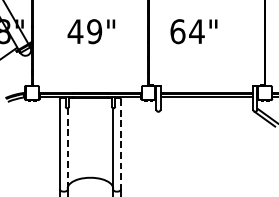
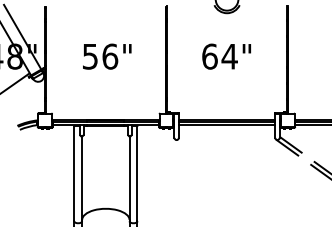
text: (85, 31) -> (100, 56), 49" -> 56"
text: (193, 31) -> (226, 56), moved
line: (120, 144) -> (137, 174), dashed -> solid
line: (68, 149) -> (82, 179), dashed -> solid

